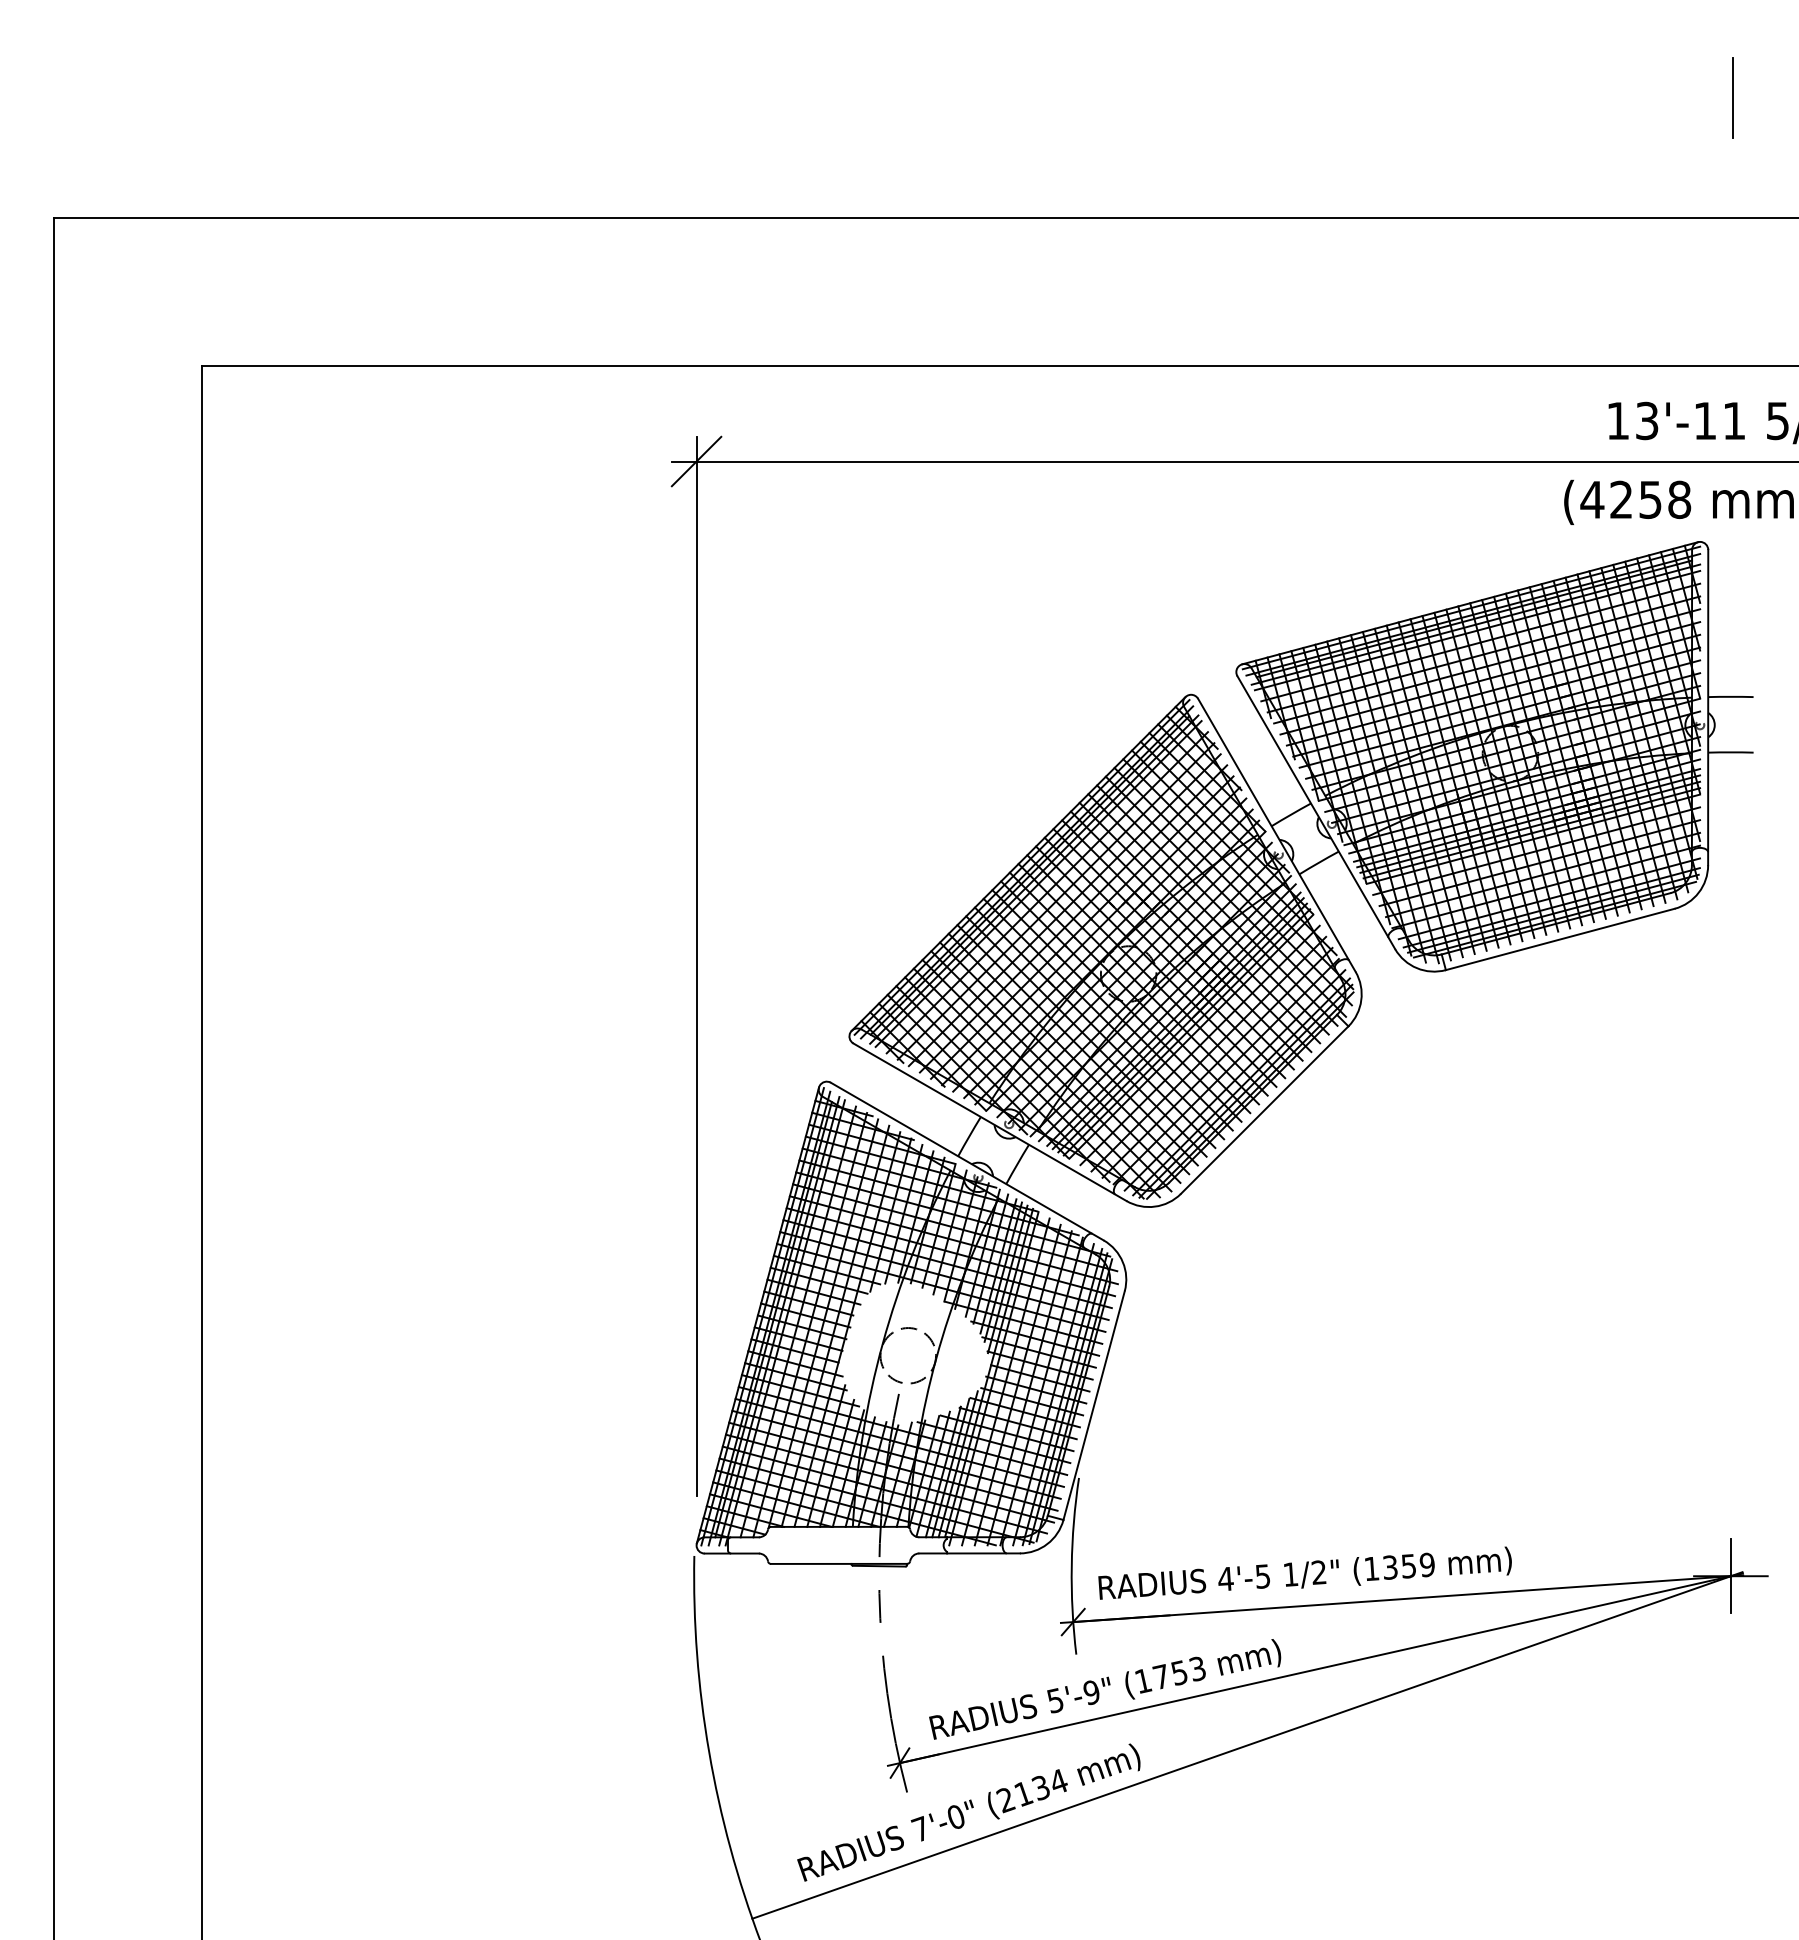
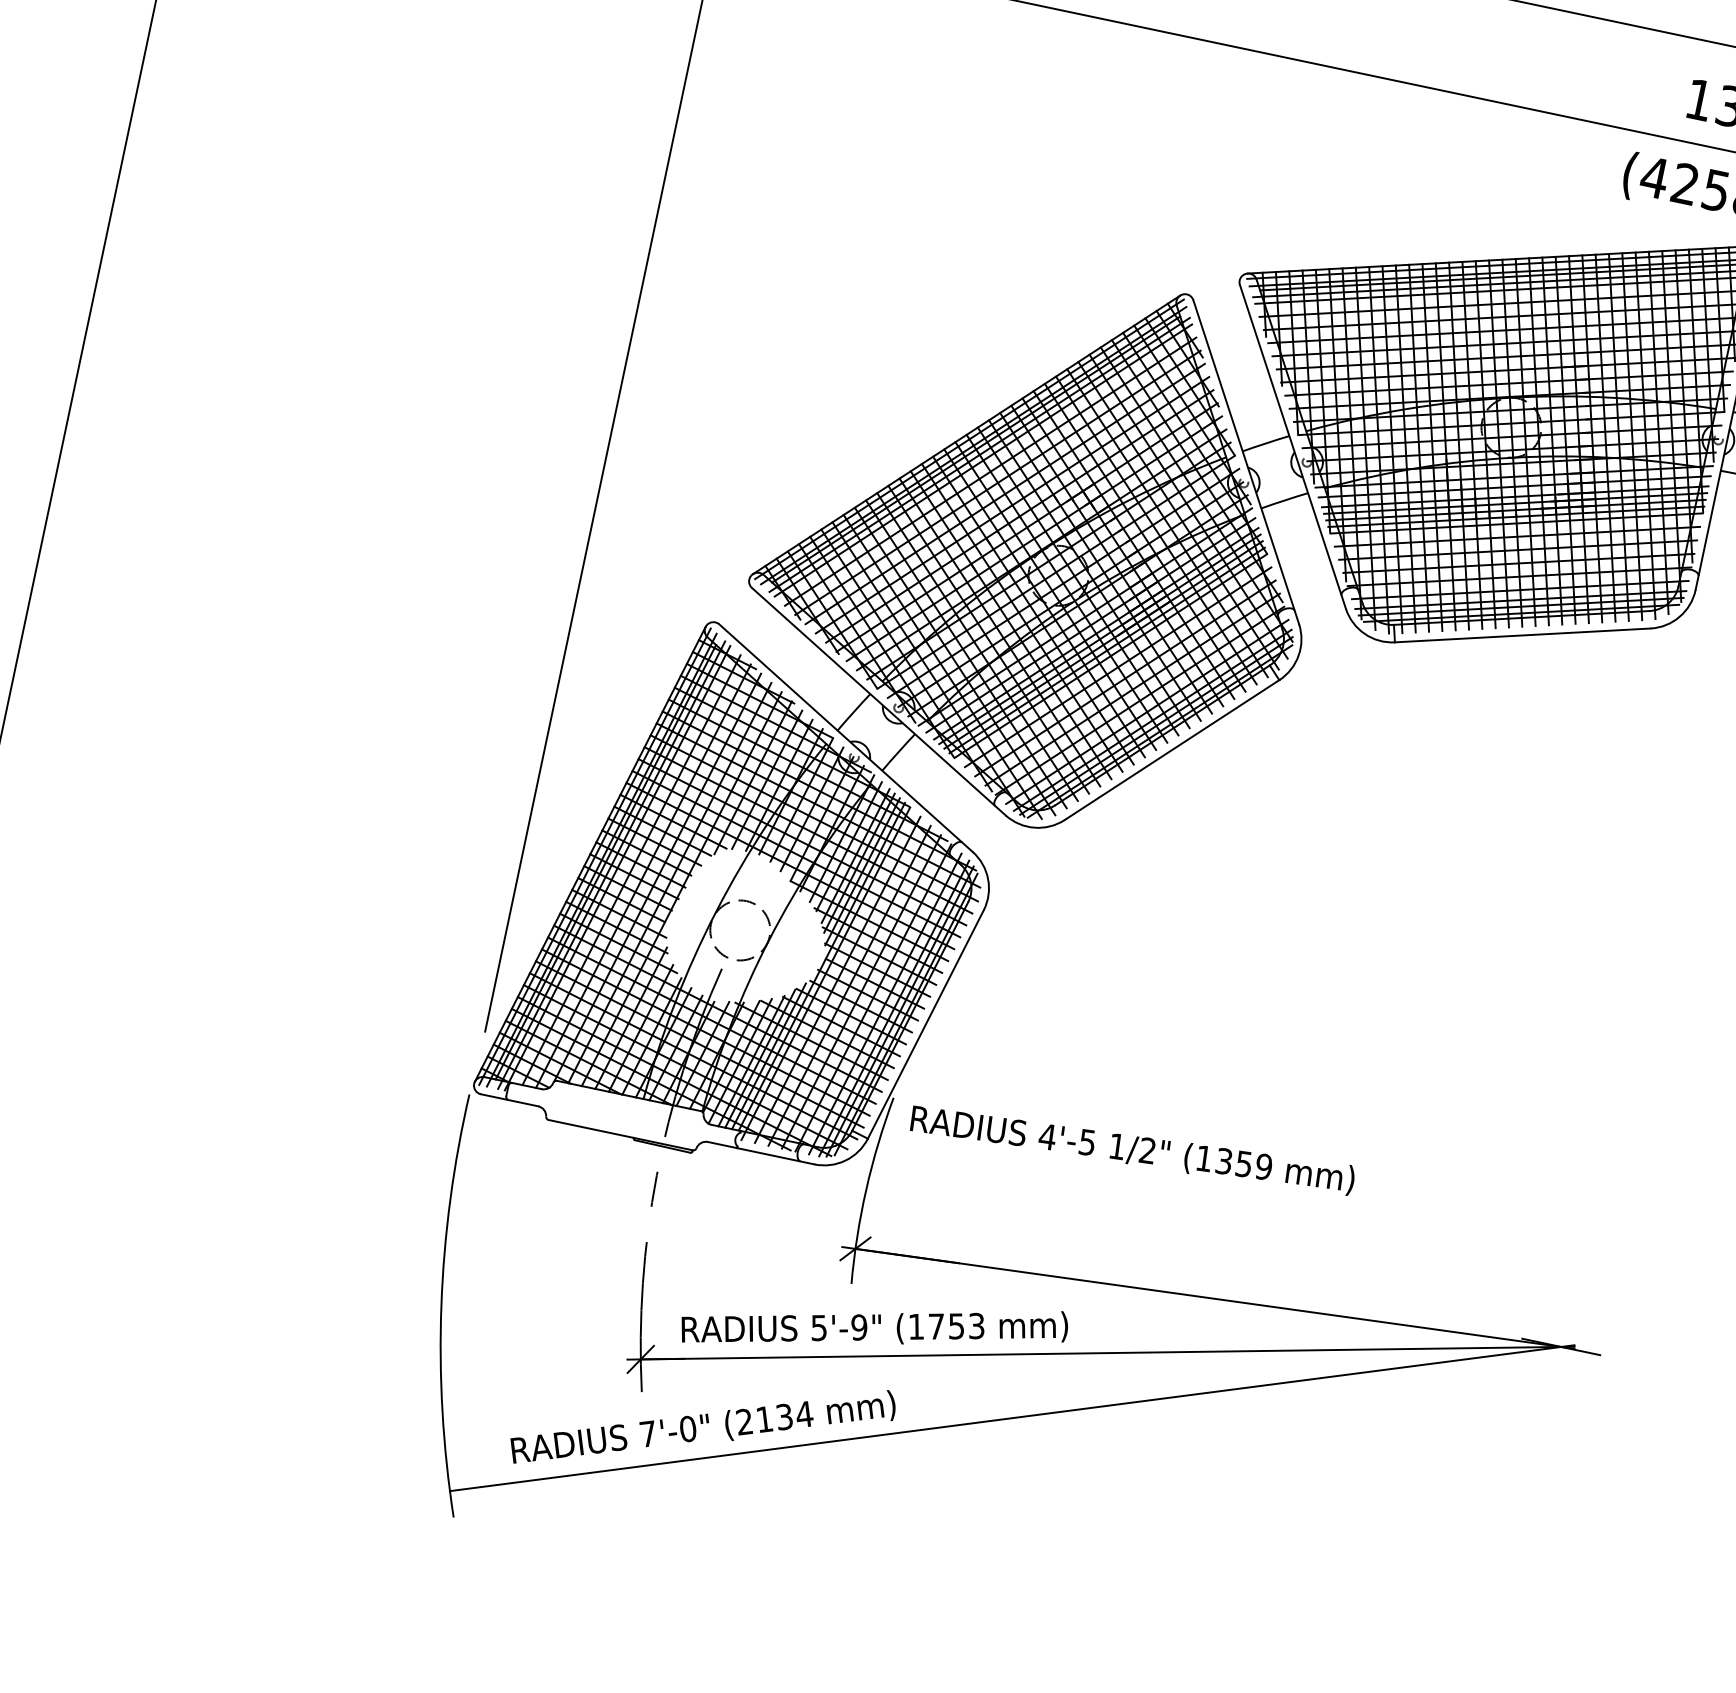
text: (1304, 1572) -> (1132, 1147), moved
line: (1730, 1576) -> (1560, 1347), removed

